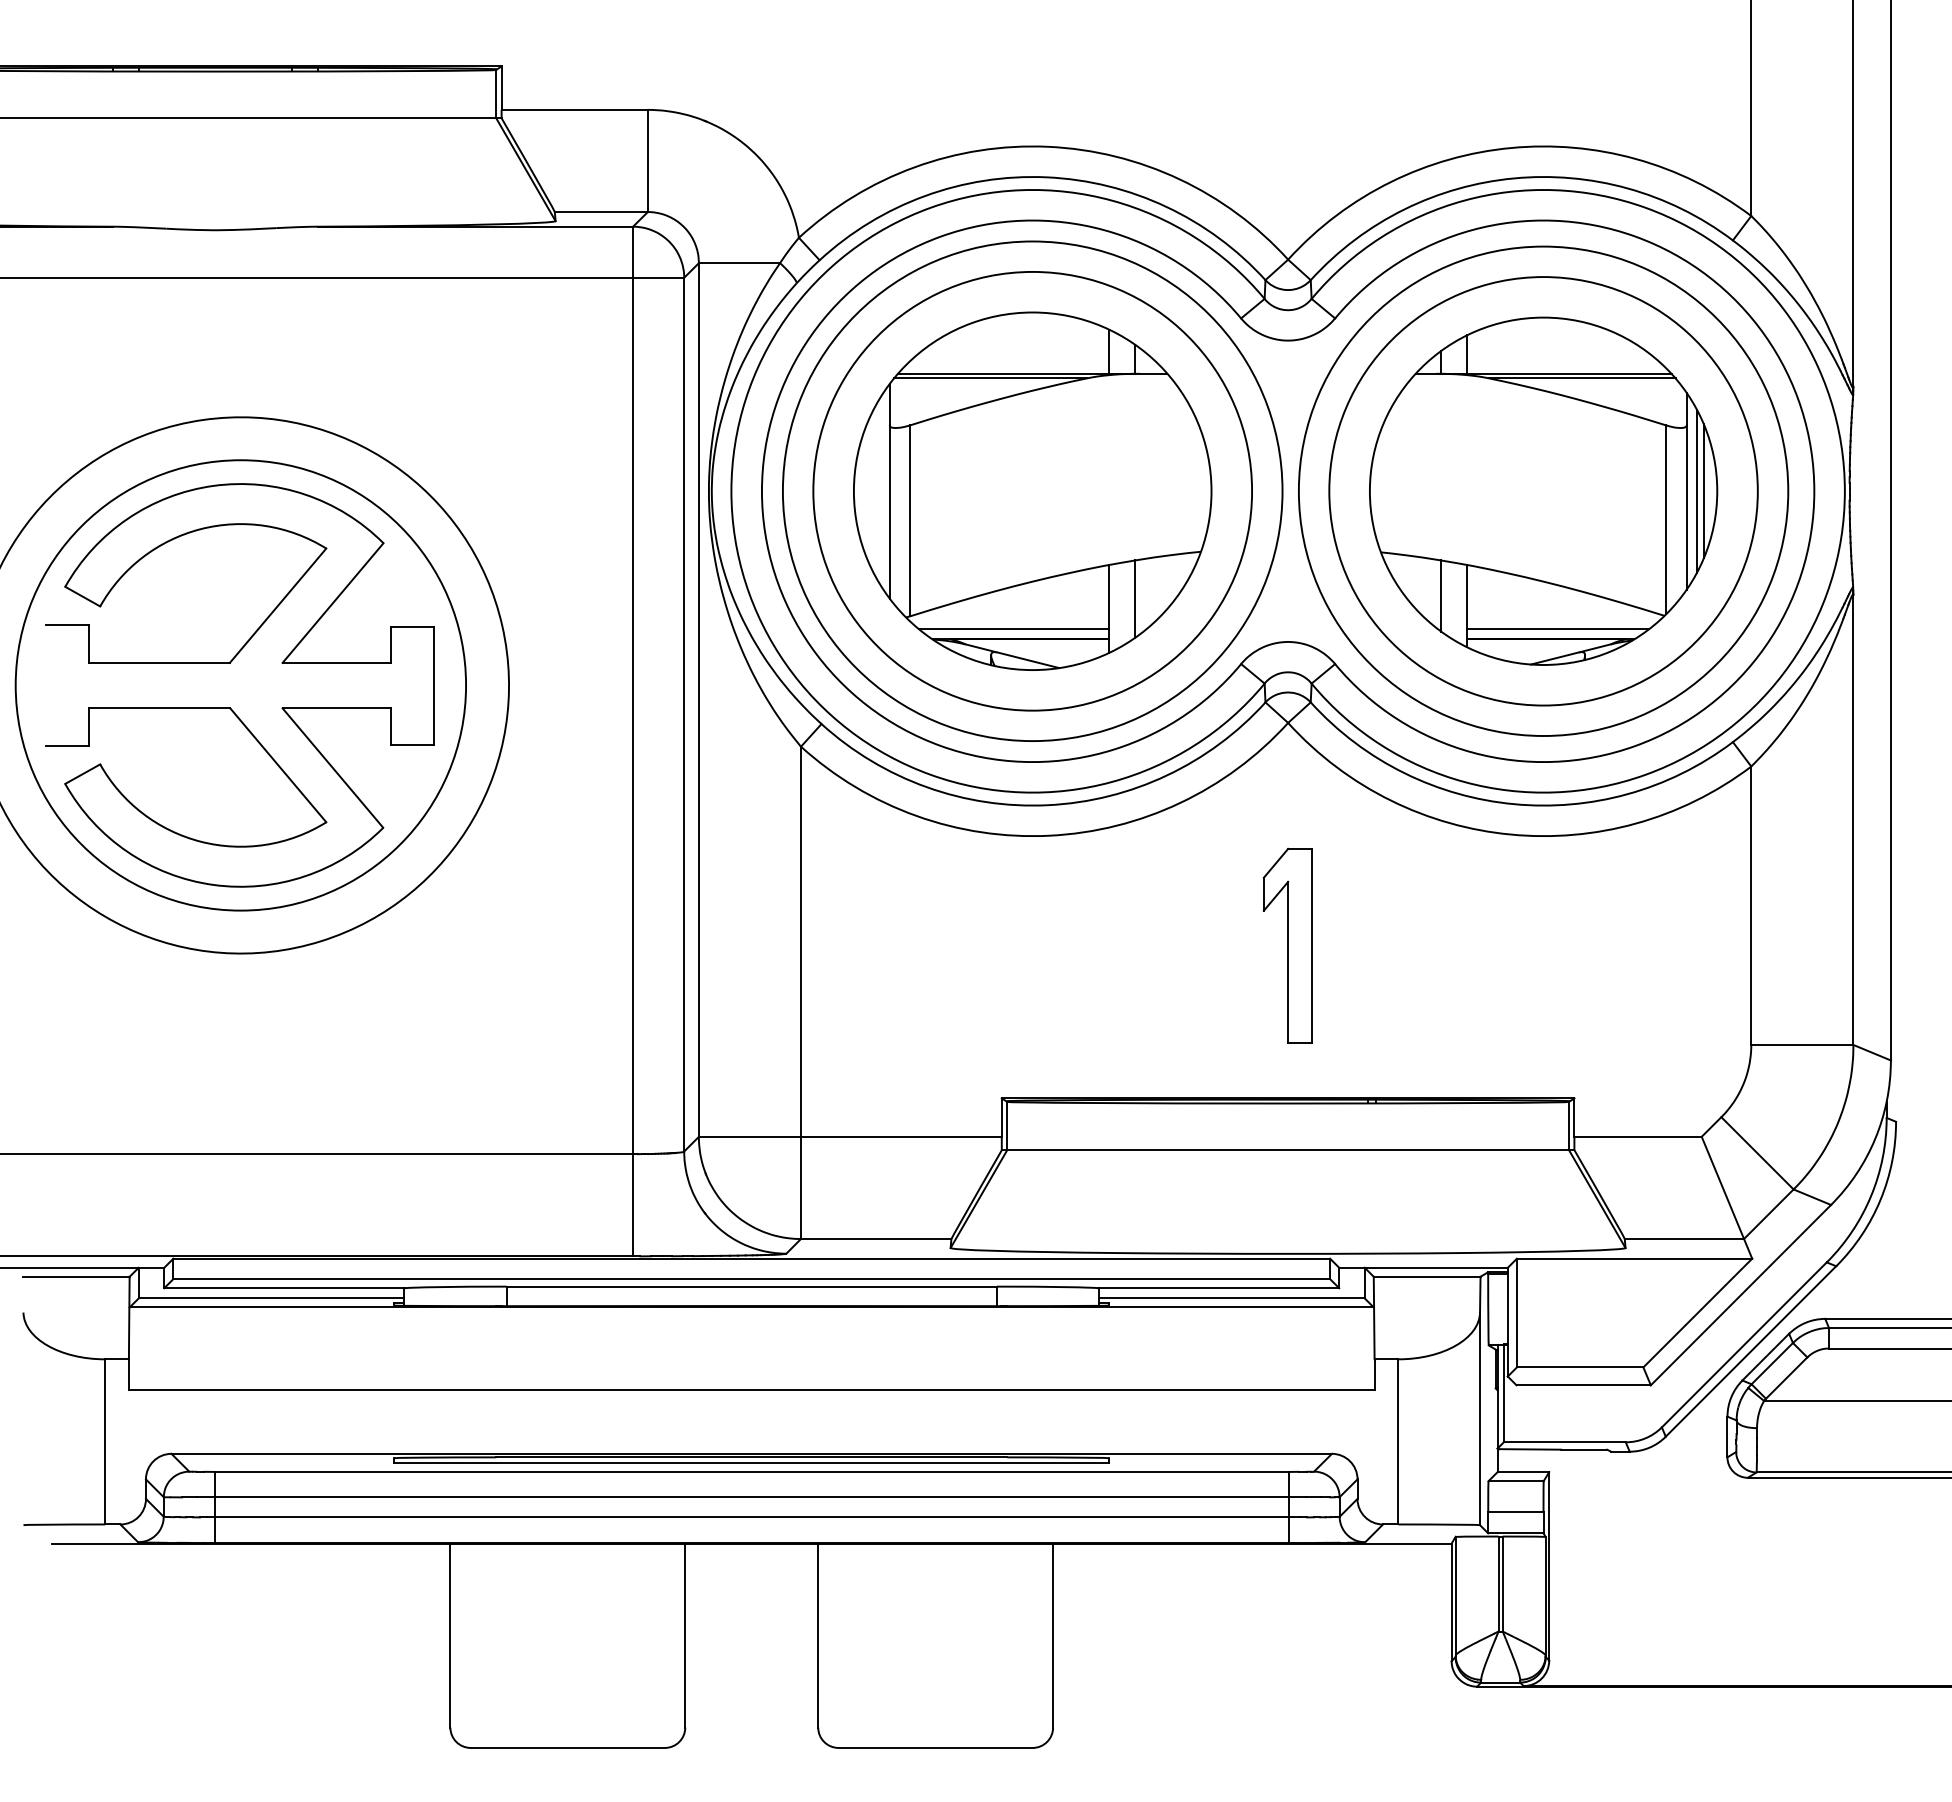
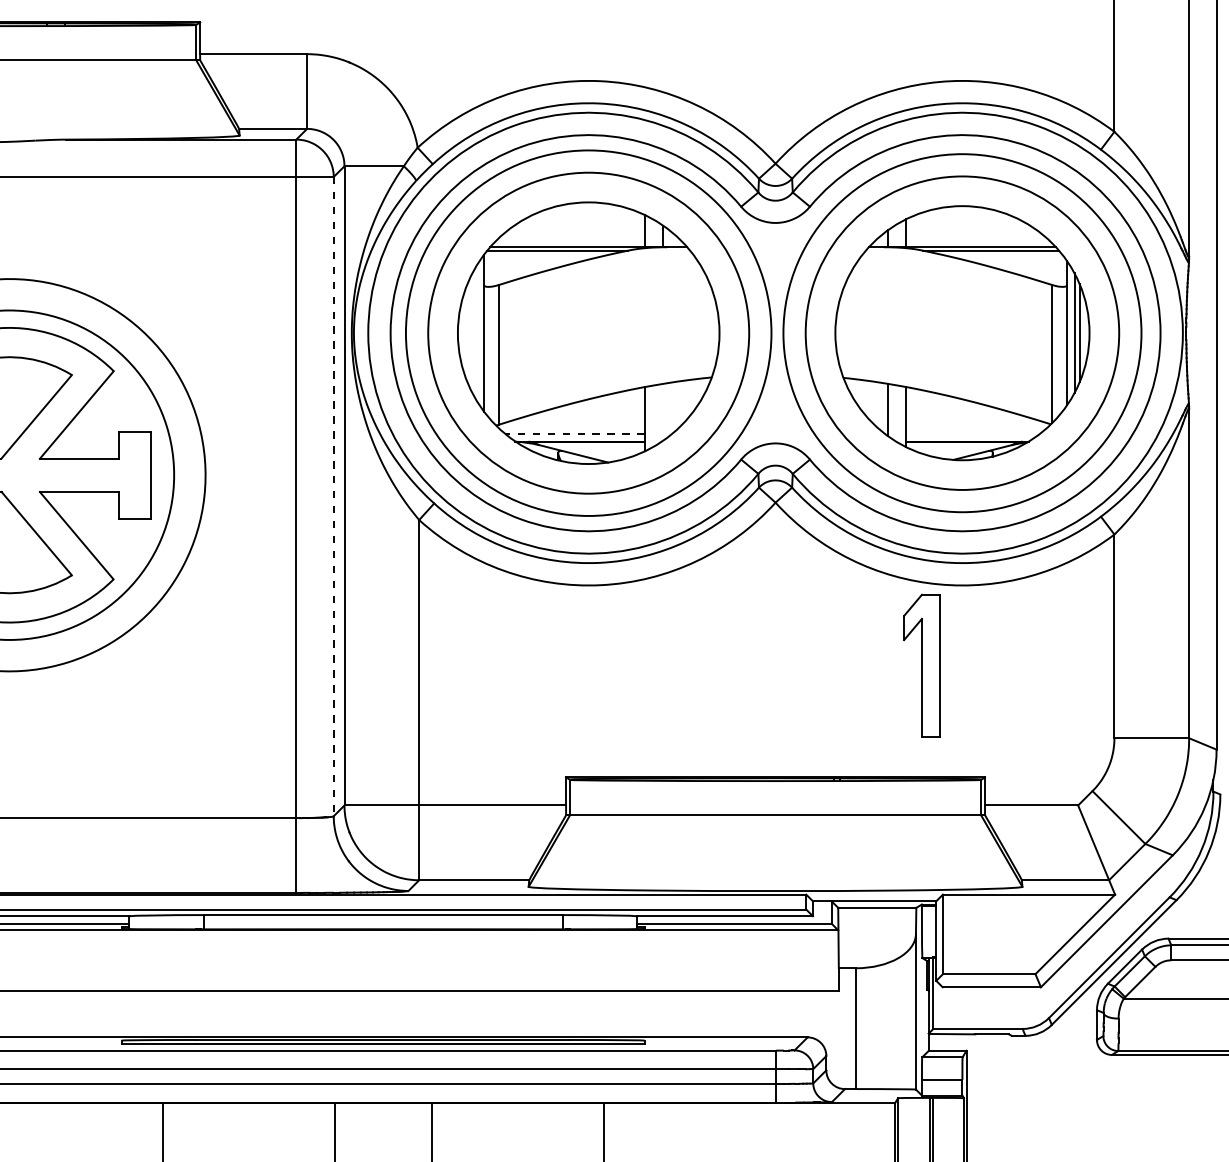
line: (1134, 599) -> (663, 412), removed
line: (1013, 629) -> (574, 434), solid -> dashed
line: (1557, 629) -> (972, 434), removed
line: (684, 714) -> (333, 496), solid -> dashed
part: (1287, 945) -> (921, 665), moved

